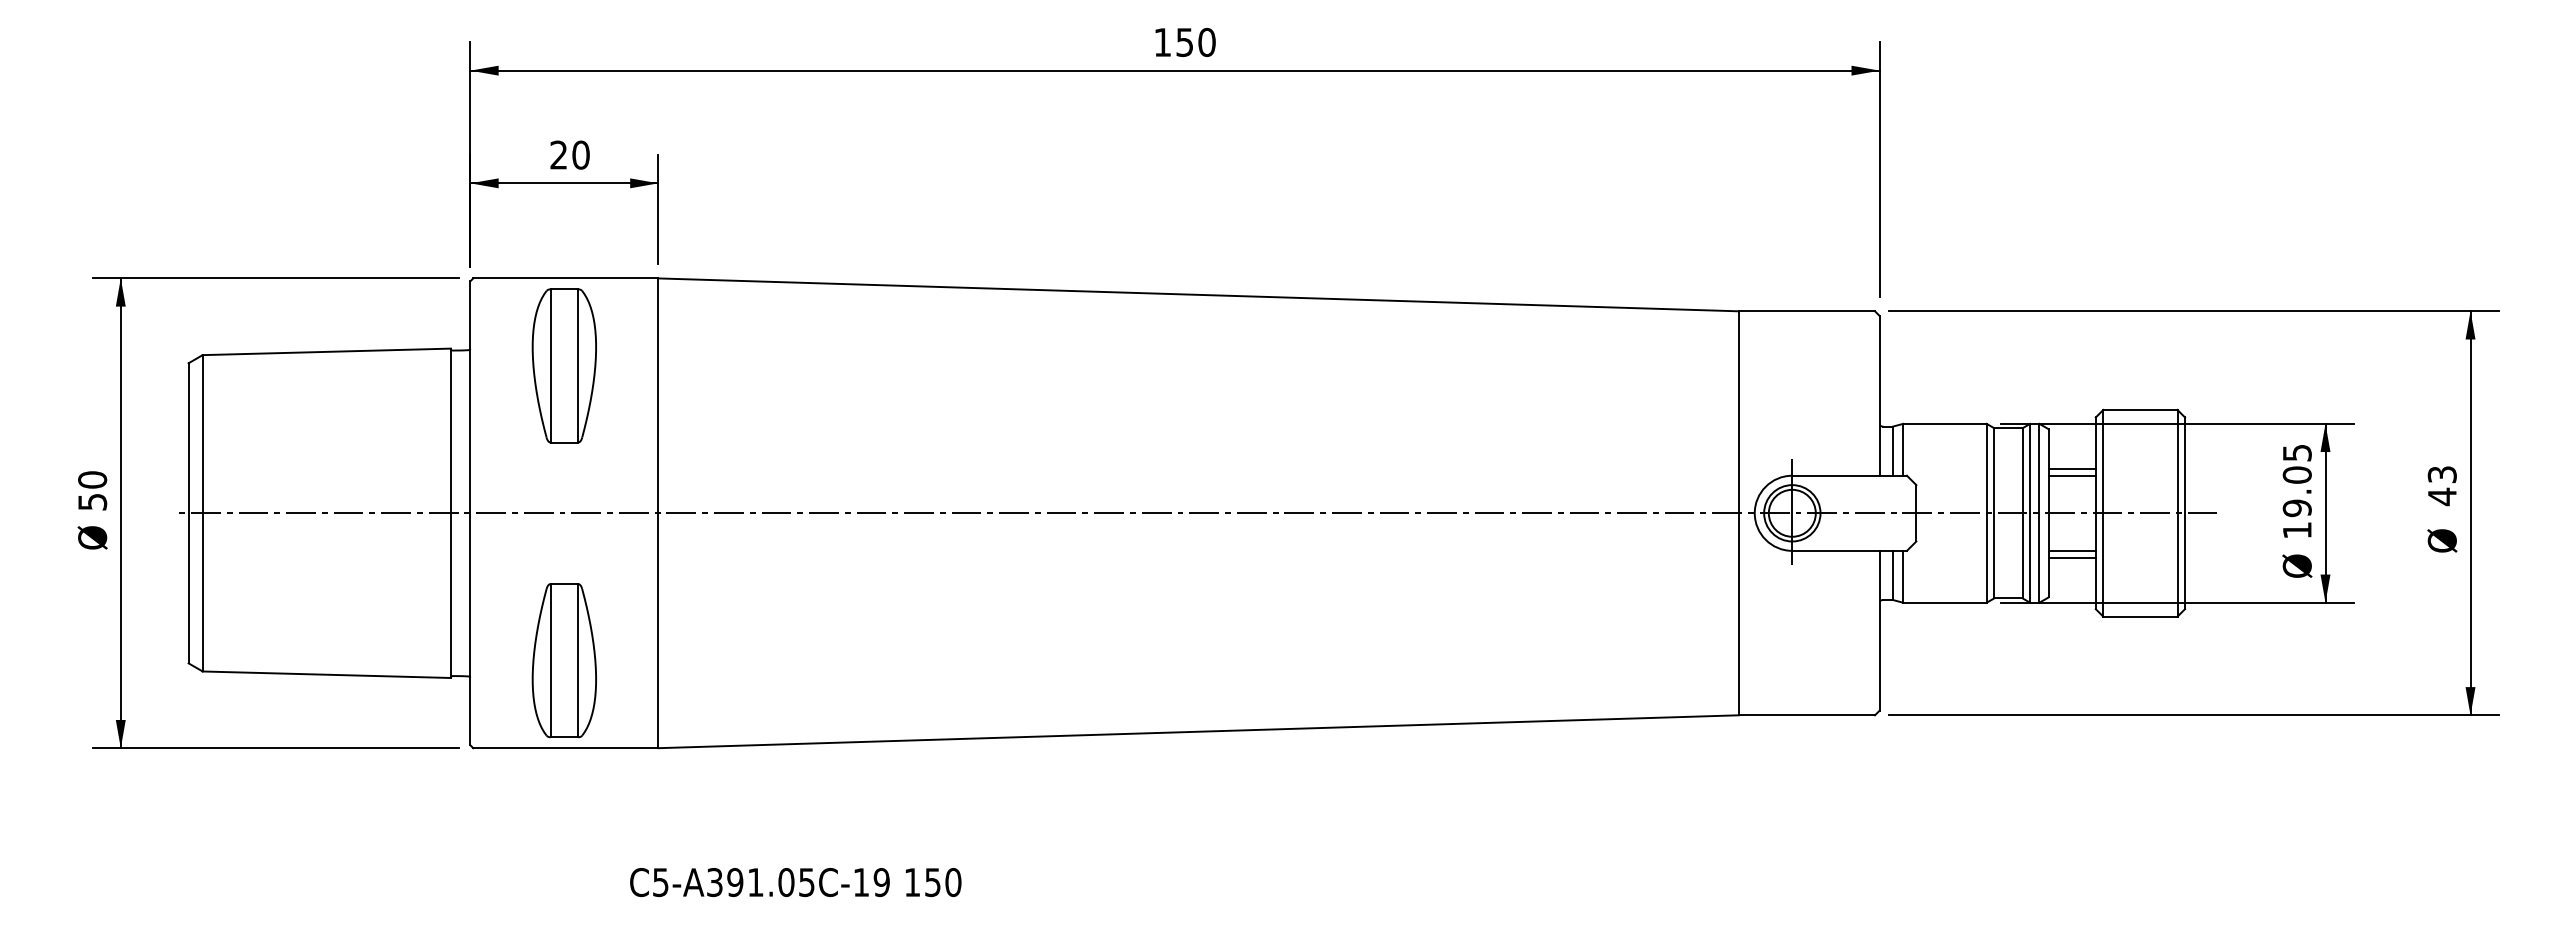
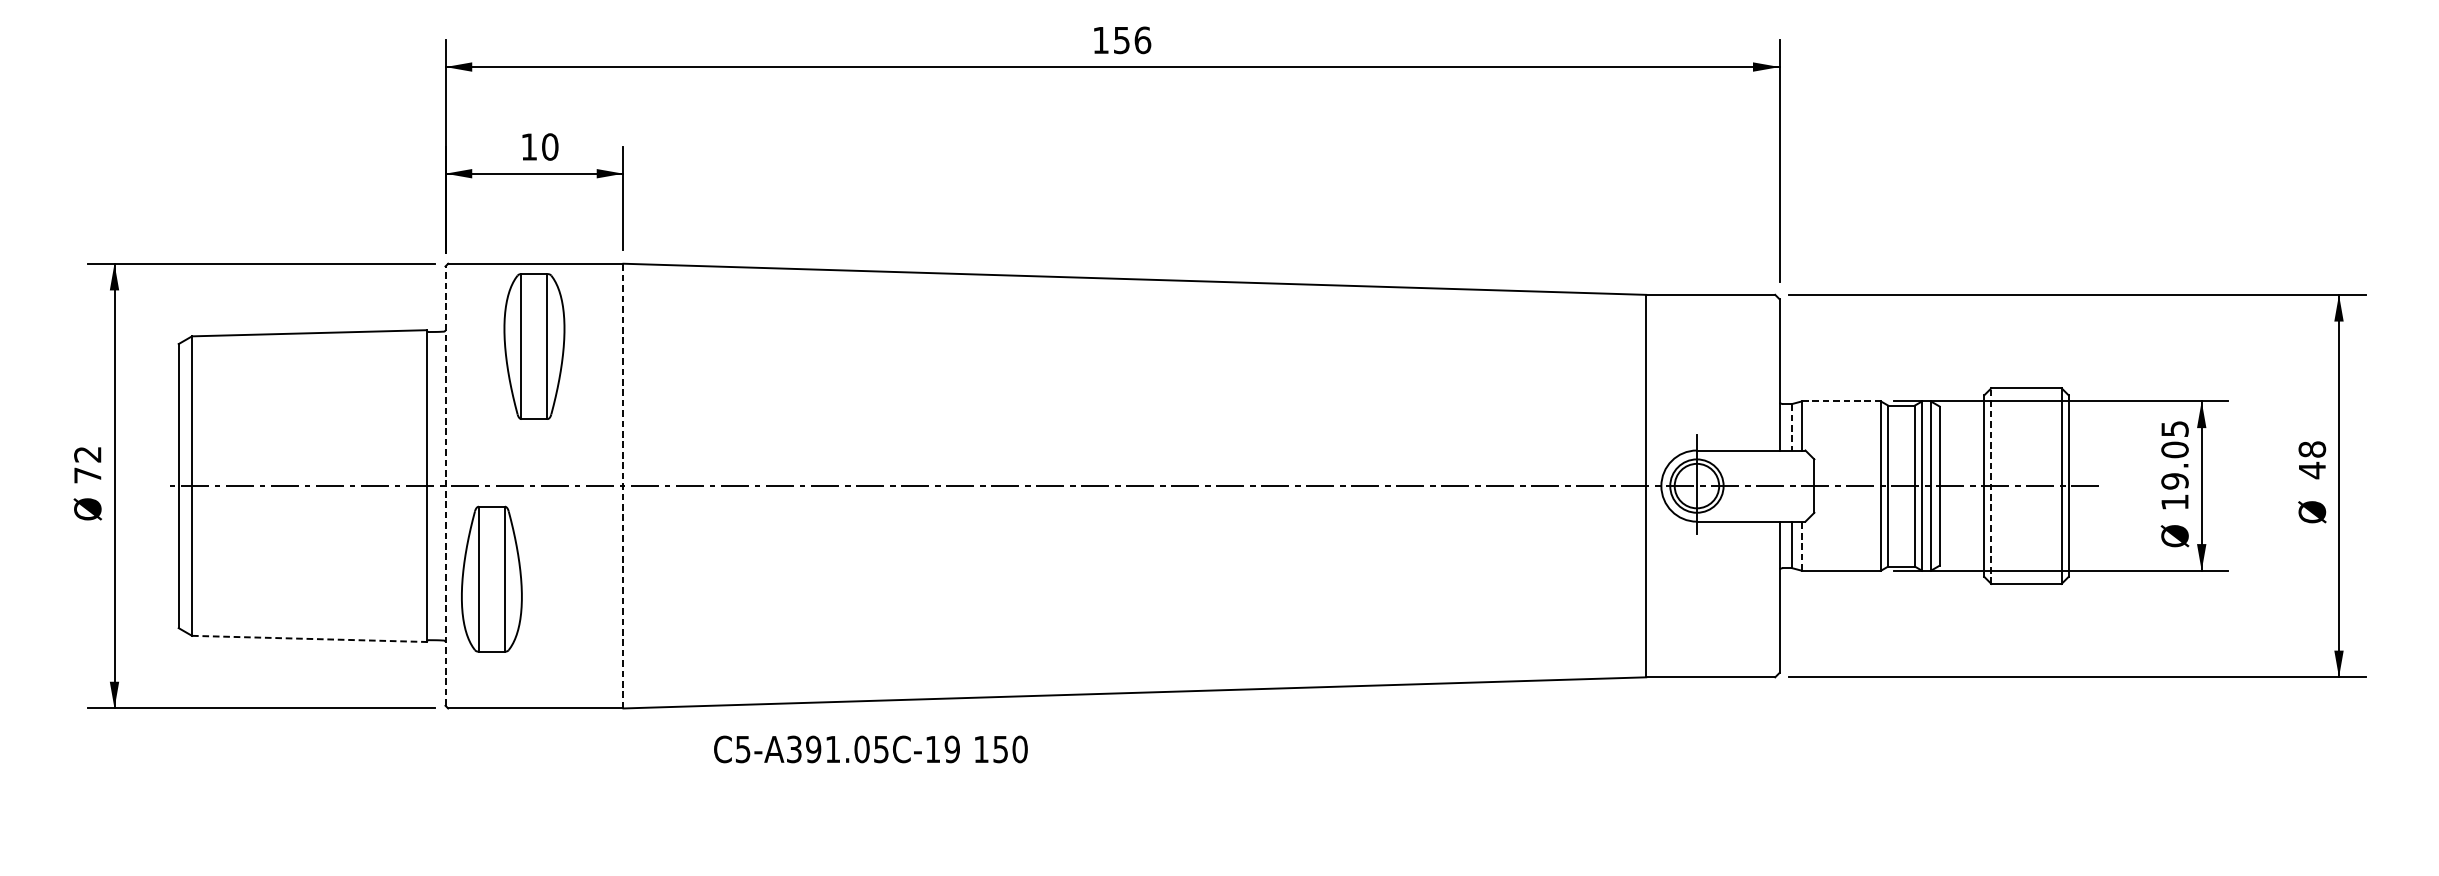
text: (1206, 42) -> (1142, 40), 150 -> 156
text: (558, 154) -> (528, 146), 20 -> 10
line: (1944, 423) -> (1841, 401), solid -> dashed
line: (1892, 451) -> (1791, 427), solid -> dashed
line: (2071, 468) -> (1961, 443), removed
text: (2441, 474) -> (2311, 449), 43 -> 48
line: (2071, 475) -> (1961, 450), removed
text: (92, 490) -> (87, 464), 50 -> 72
line: (470, 512) -> (445, 485), solid -> dashed
line: (2103, 512) -> (1991, 485), solid -> dashed
line: (658, 513) -> (623, 486), solid -> dashed
line: (2071, 550) -> (1961, 521), removed
line: (2071, 558) -> (1961, 528), removed
line: (1903, 576) -> (1802, 545), solid -> dashed
part: (563, 660) -> (491, 579), moved
line: (327, 674) -> (310, 638), solid -> dashed
text: (795, 882) -> (870, 749), moved

